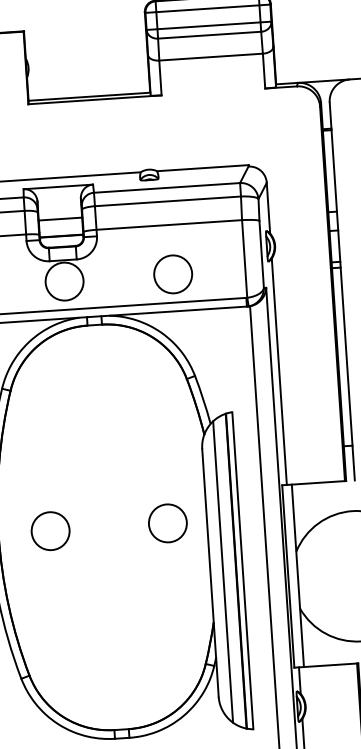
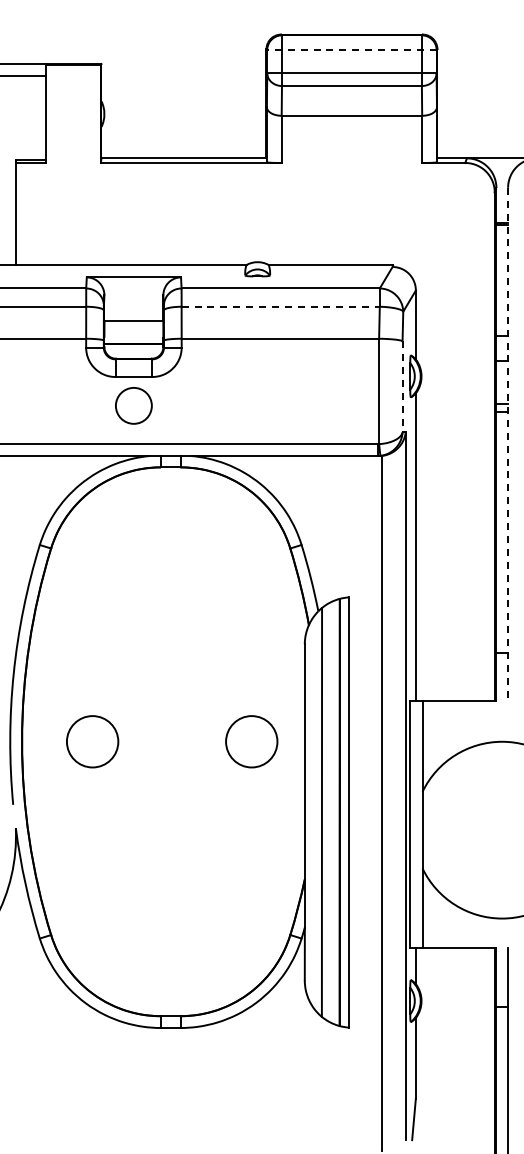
line: (207, 9) -> (351, 50), solid -> dashed
line: (168, 201) -> (281, 306), solid -> dashed
line: (261, 254) -> (402, 386), solid -> dashed
circle: (172, 274) -> (280, 405), removed
circle: (64, 281) -> (133, 405), size x0.7
line: (342, 291) -> (508, 444), solid -> dashed

